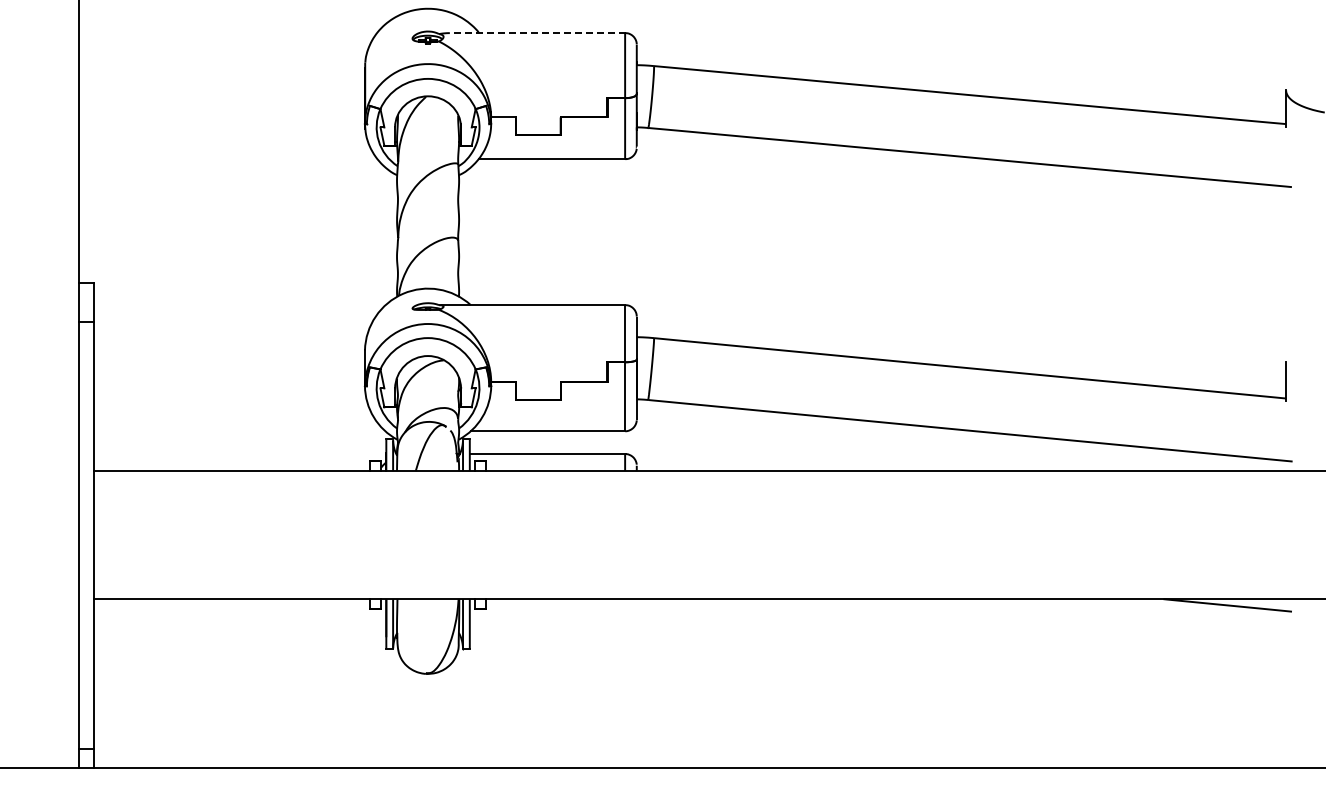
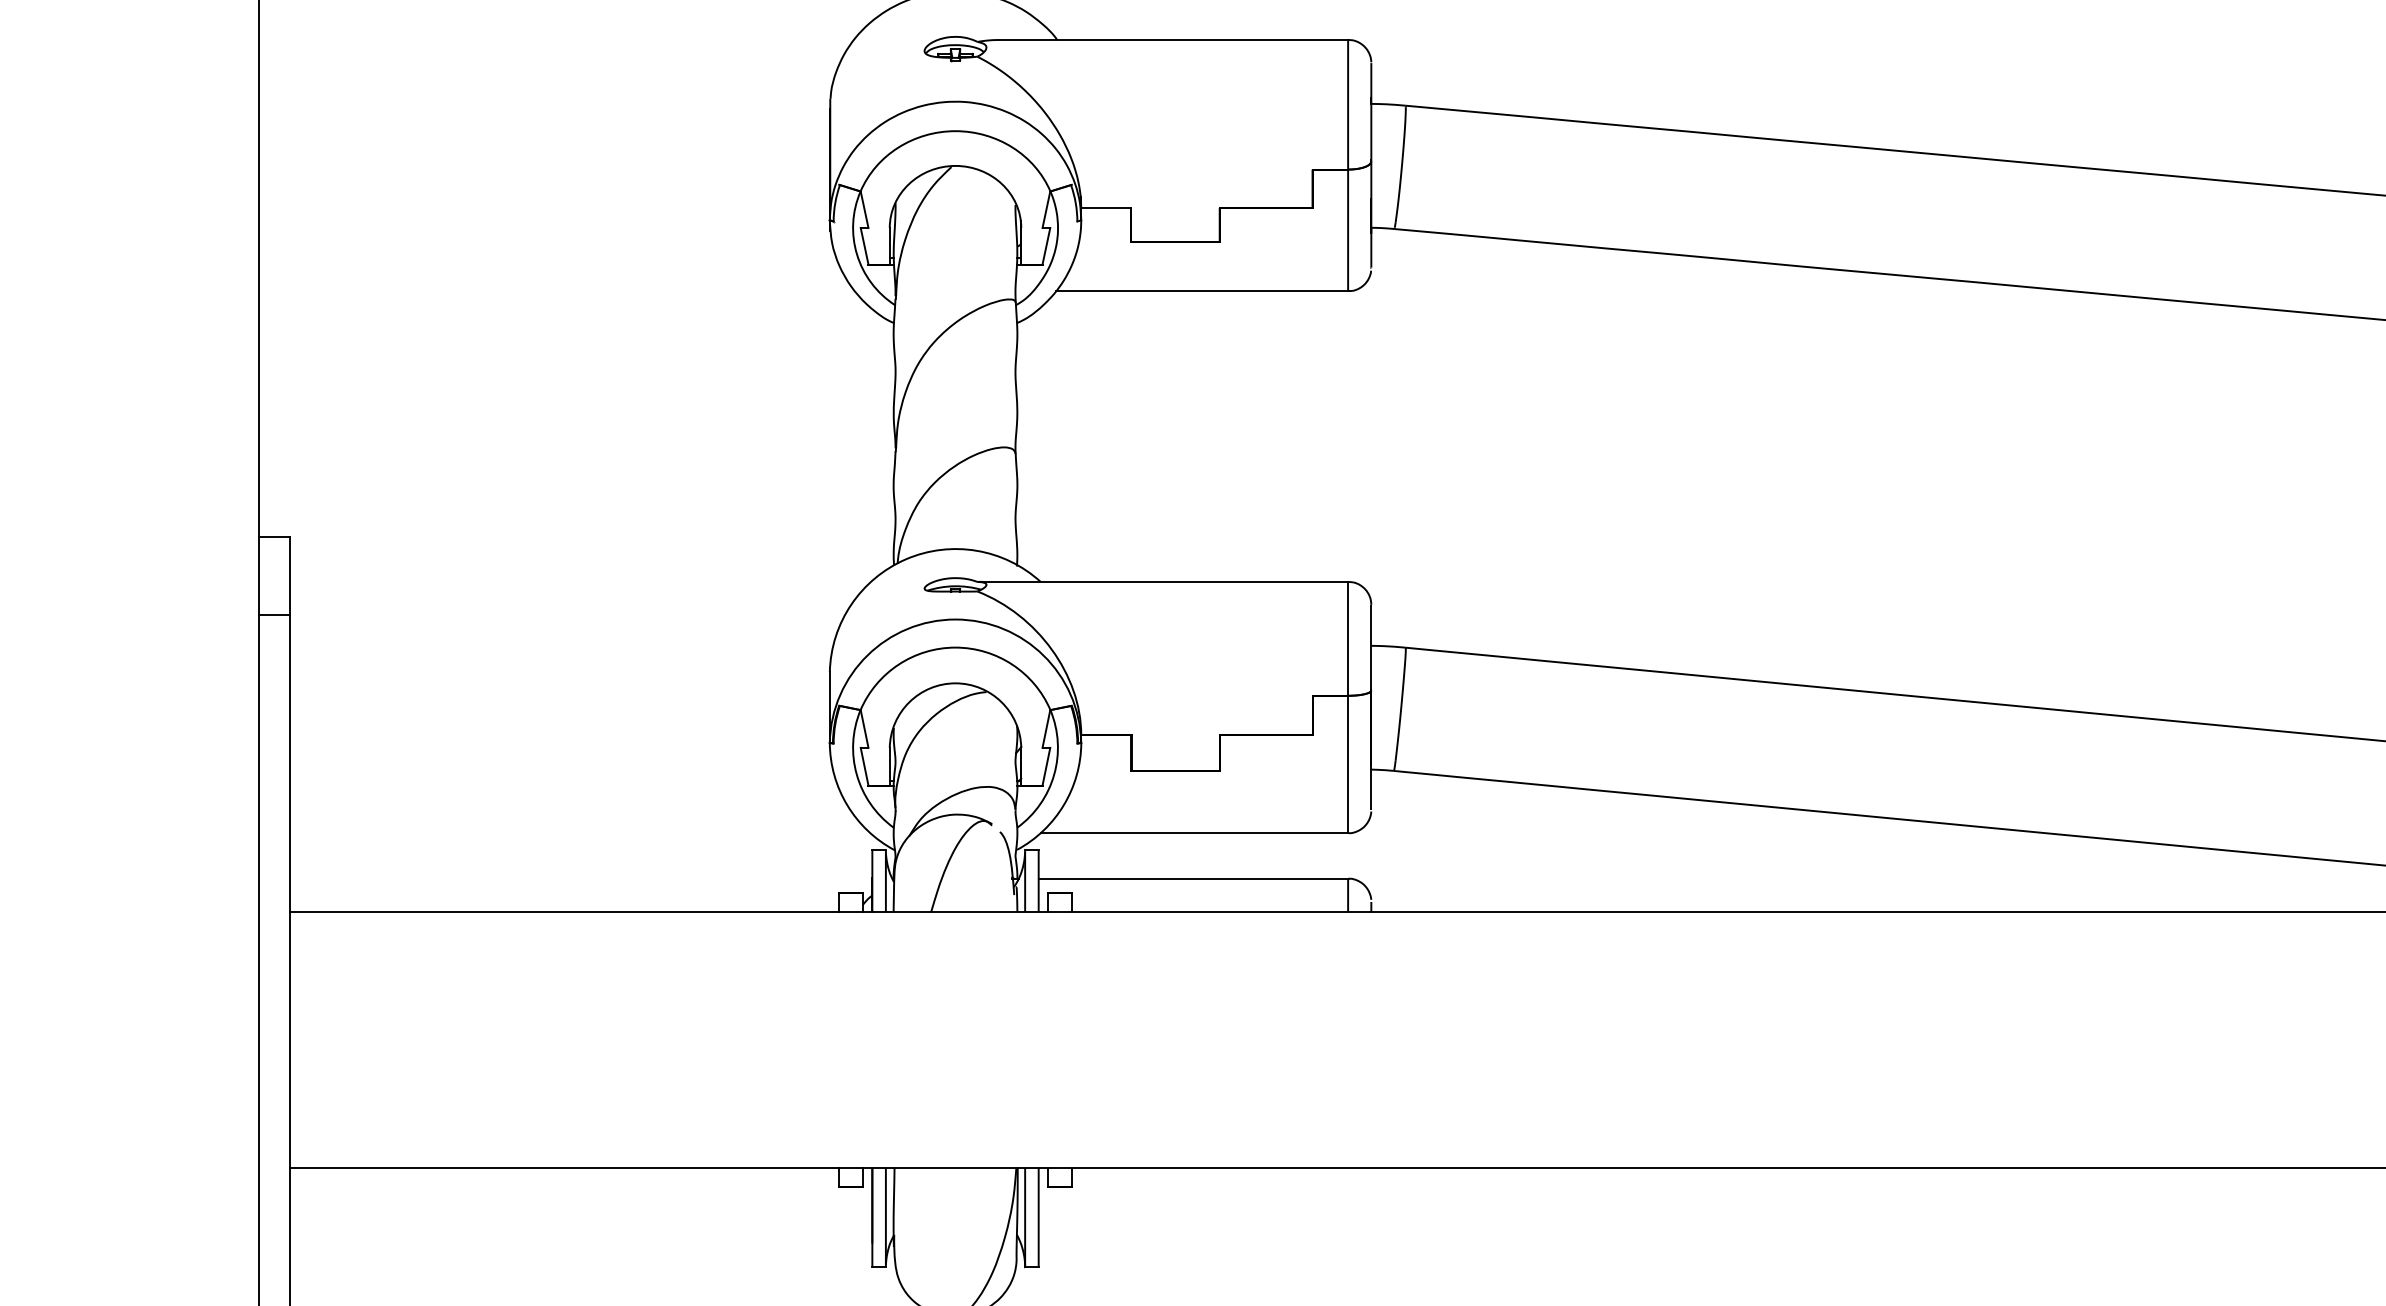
line: (537, 33) -> (1173, 40), dashed -> solid

